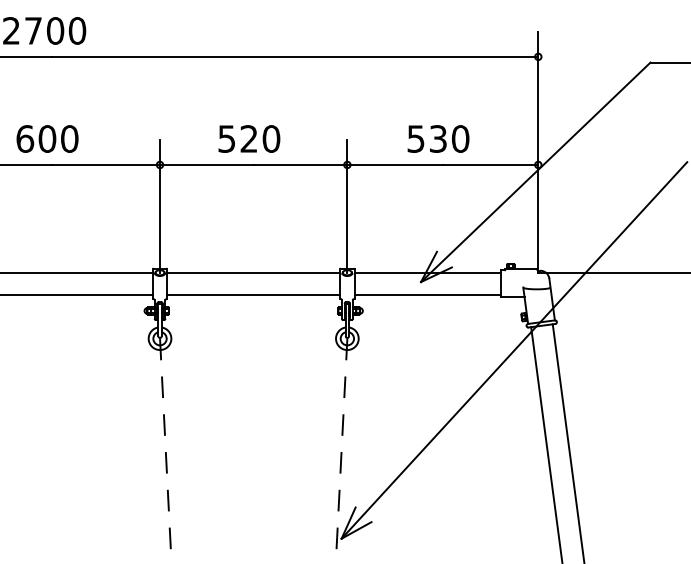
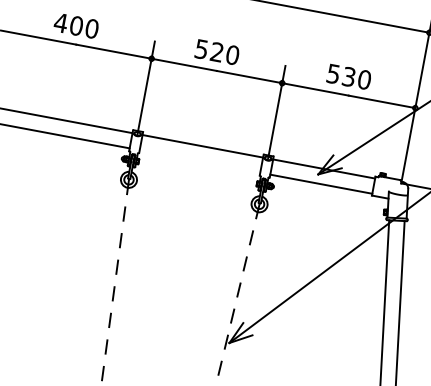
text: (24, 138) -> (60, 22), 600 -> 400
line: (253, 294) -> (199, 161), removed

